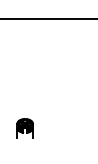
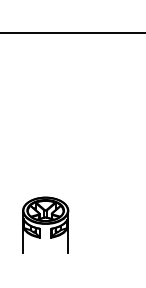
part: (24, 128) -> (44, 225), size x1.67

